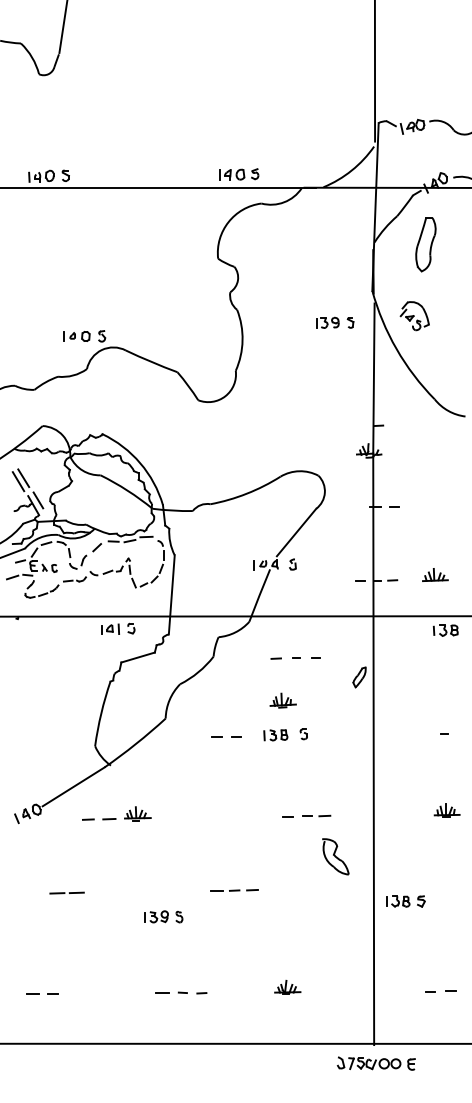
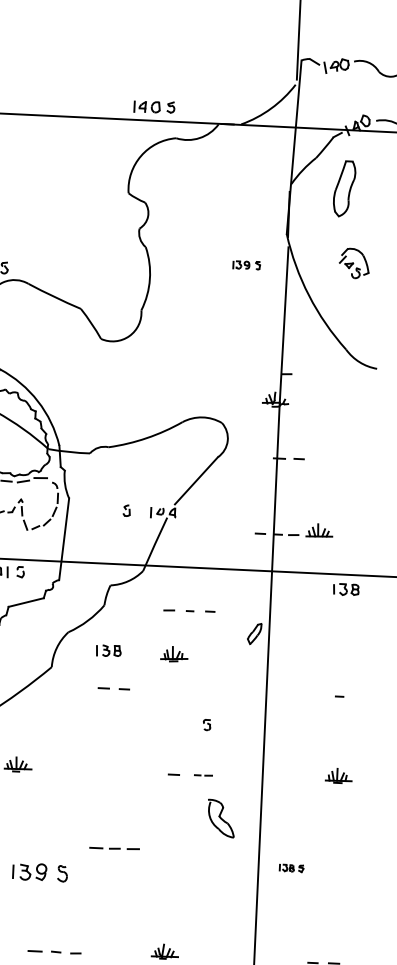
part: (414, 316) -> (354, 263), moved
part: (335, 322) -> (247, 265), size x0.7
part: (292, 564) -> (126, 510), moved
part: (435, 574) -> (319, 530), moved
part: (303, 734) -> (206, 725), moved
part: (275, 735) -> (108, 651), moved
part: (316, 815) -> (203, 774), size x0.6
part: (405, 901) -> (291, 868), size x0.6
part: (163, 916) -> (39, 872), size x1.4

